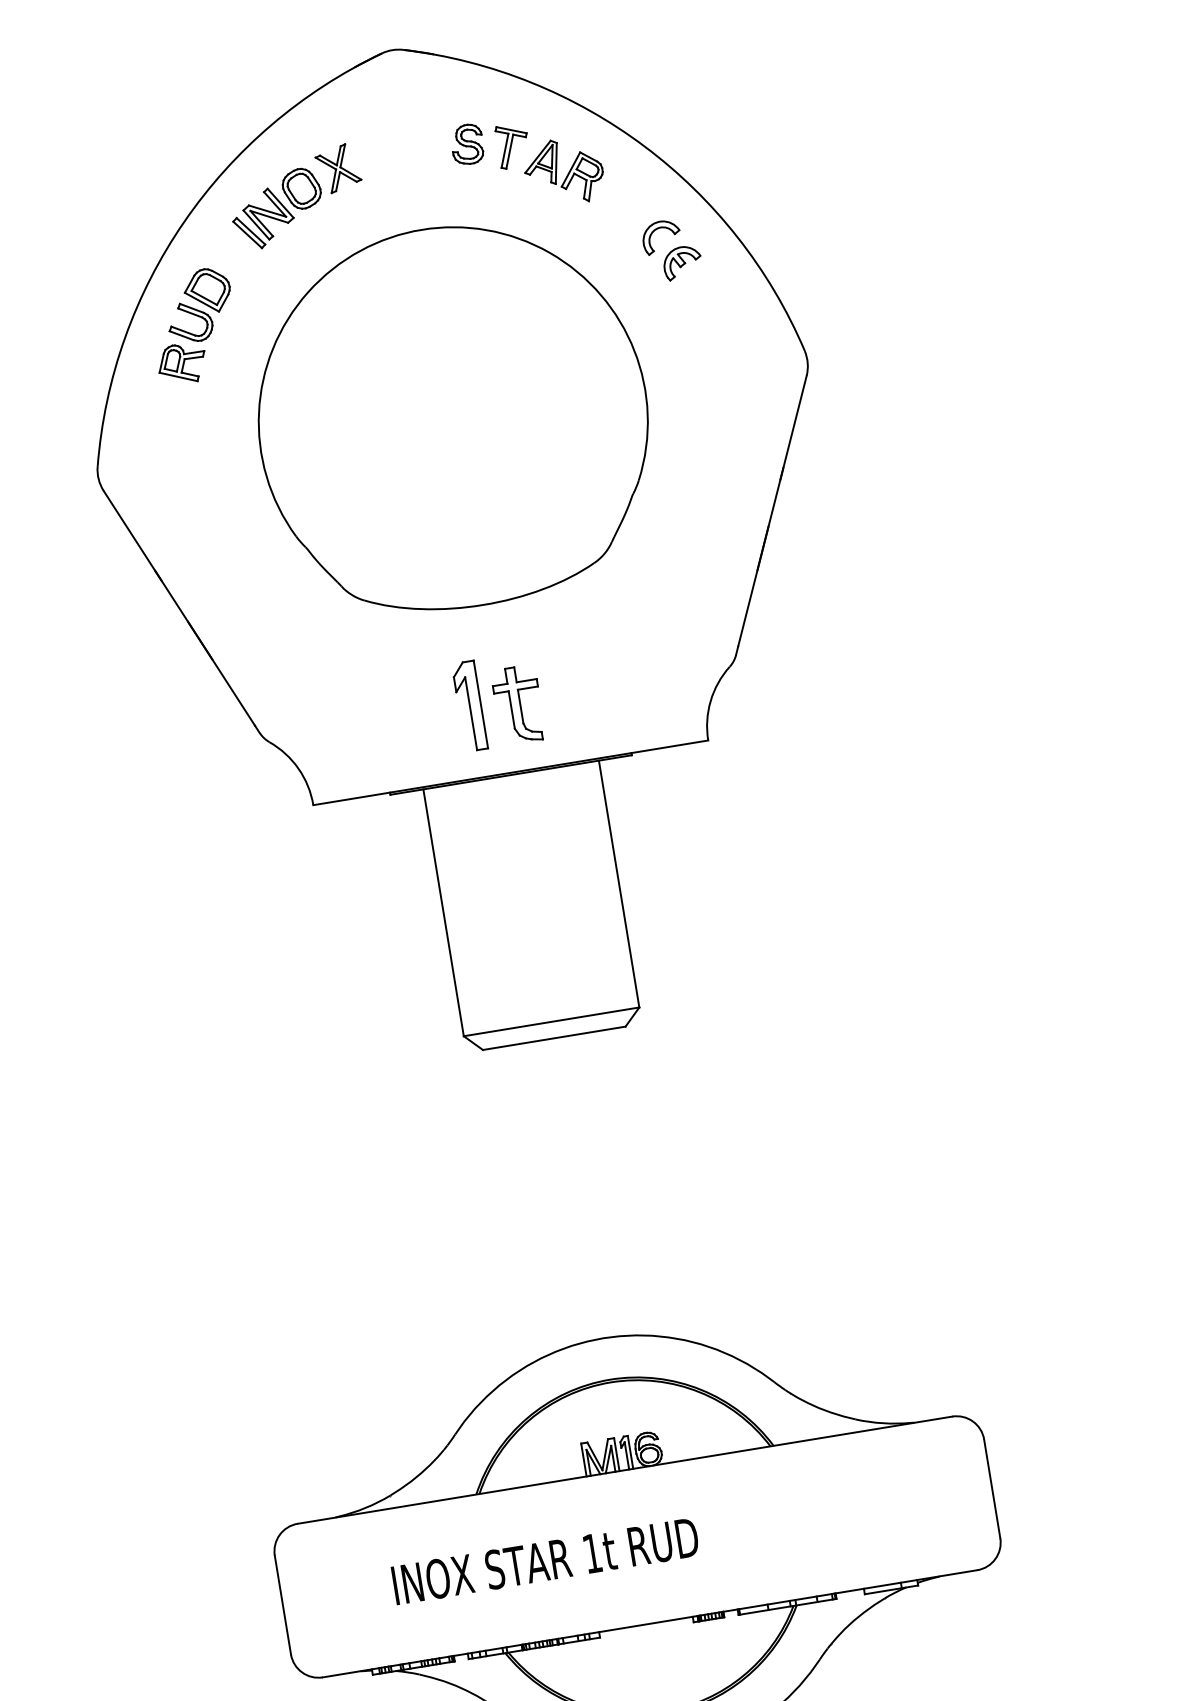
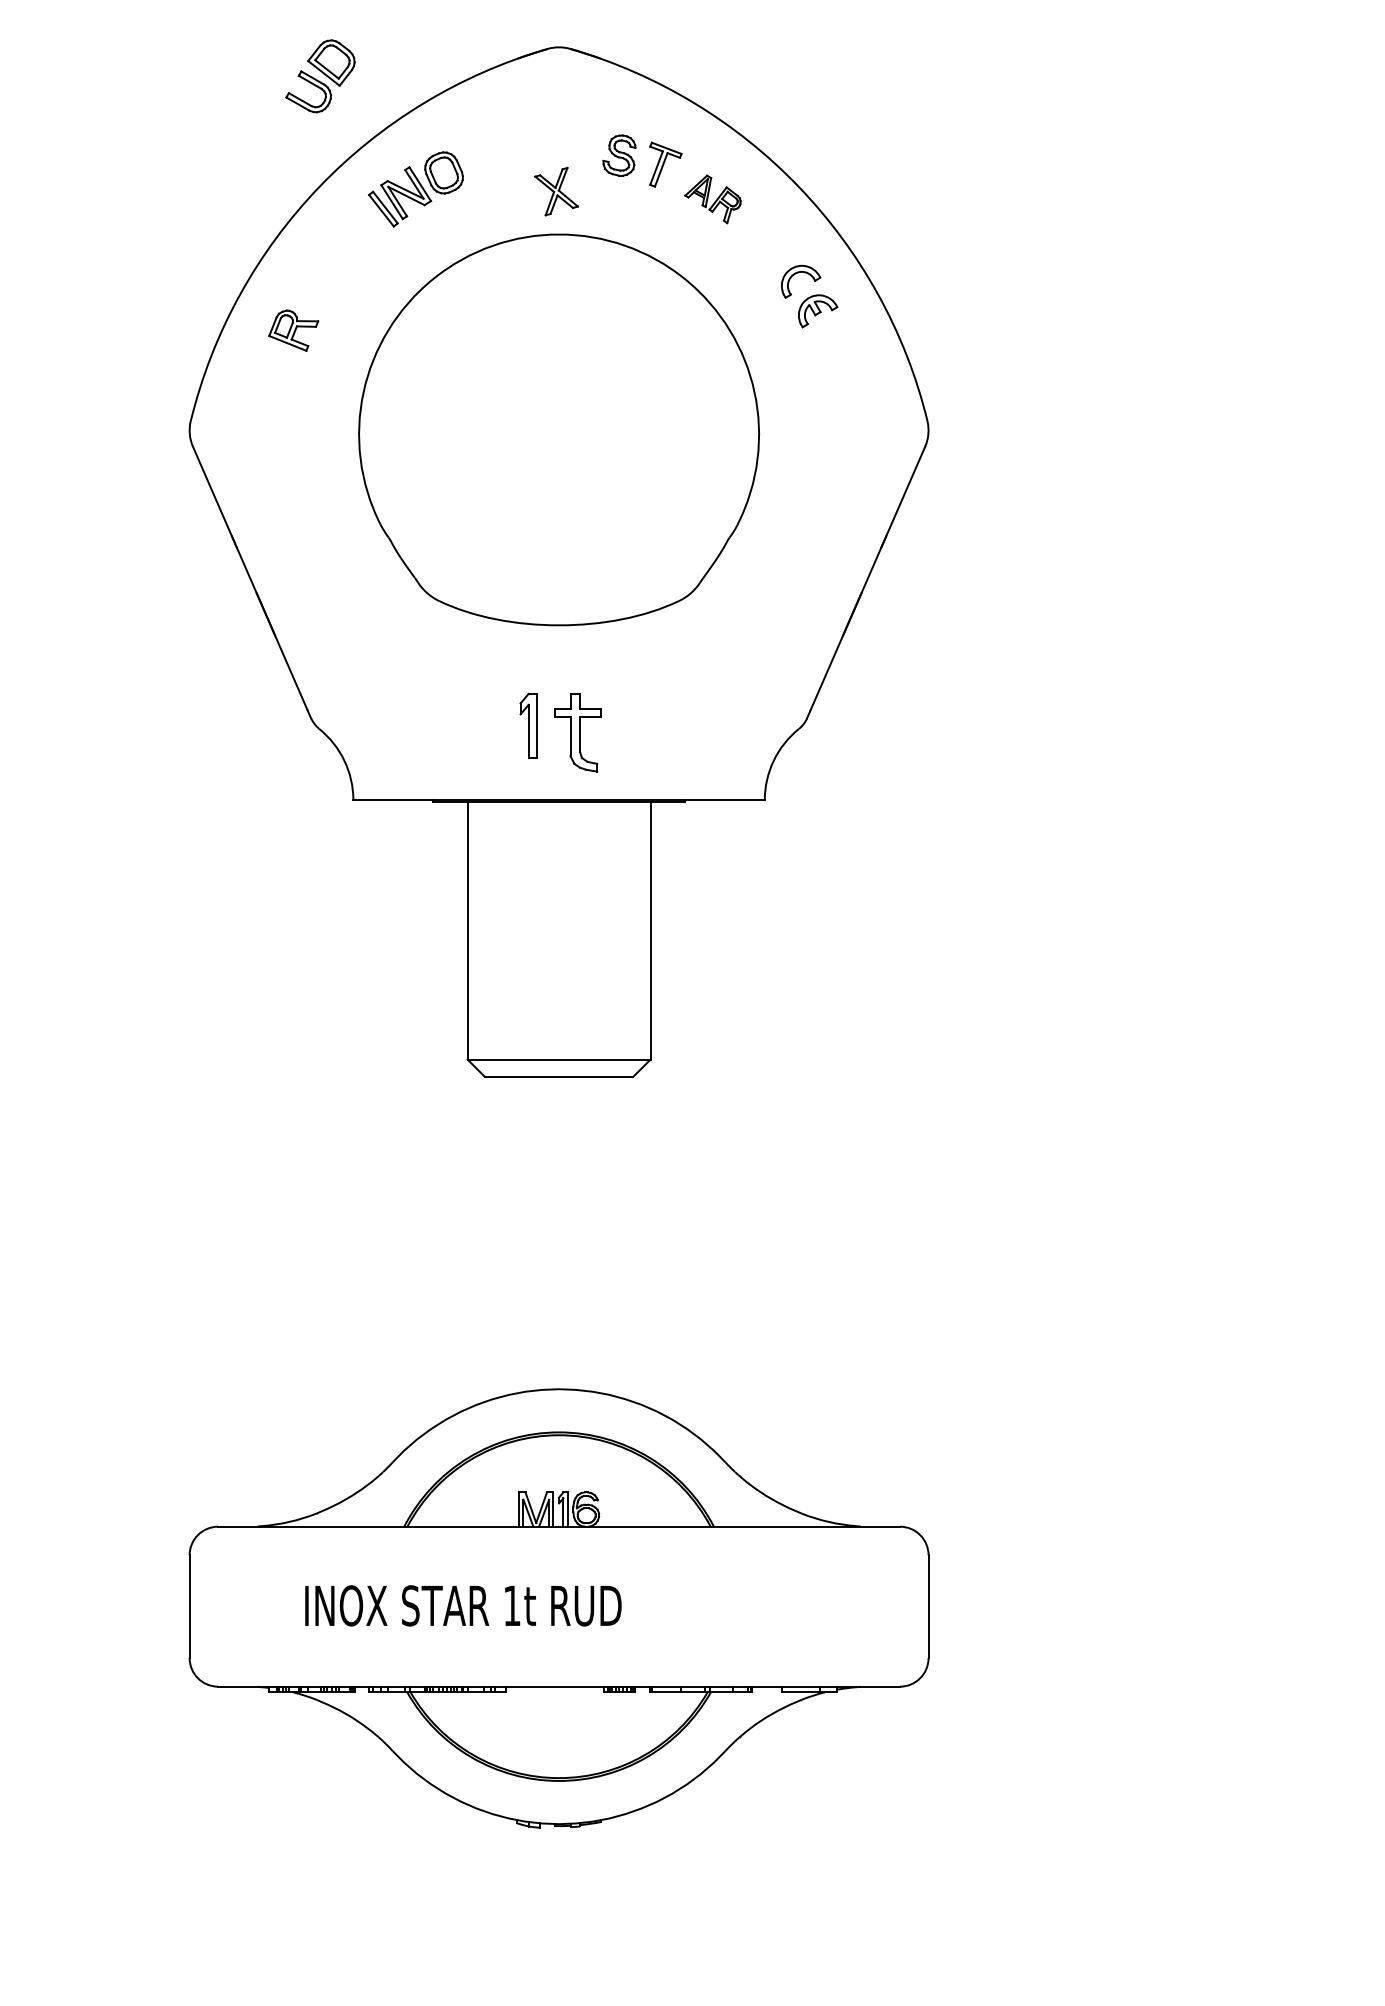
part: (338, 168) -> (556, 191), moved
part: (563, 172) -> (712, 199), size x0.7
part: (199, 305) -> (320, 76), moved
part: (469, 705) -> (528, 725), size x0.7

